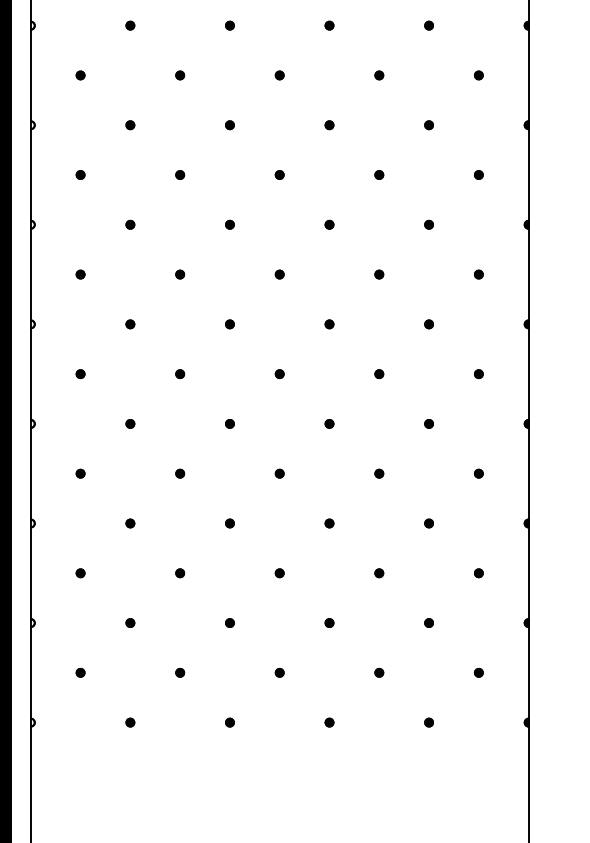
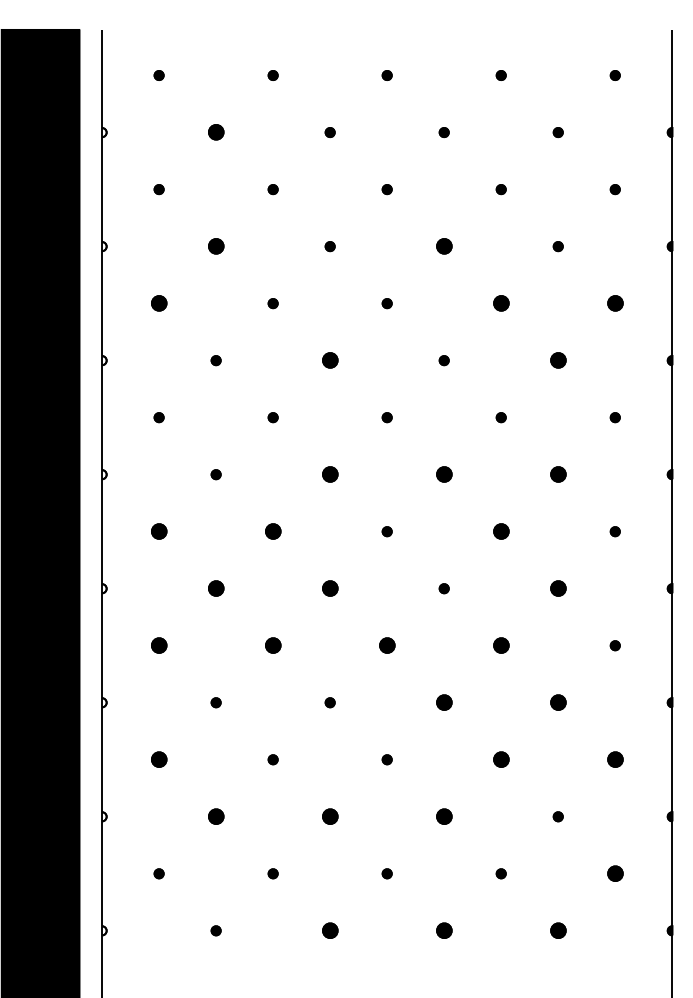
part: (129, 25) -> (215, 132), size x1.6
part: (129, 125) -> (215, 246), size x1.6
part: (328, 125) -> (443, 246), size x1.6
part: (80, 174) -> (158, 303), size x1.6
part: (378, 174) -> (500, 303), size x1.6
part: (478, 174) -> (614, 303), size x1.6
part: (229, 224) -> (329, 360), size x1.6
part: (428, 224) -> (557, 360), size x1.6
part: (229, 324) -> (329, 474), size x1.6
part: (328, 324) -> (443, 474), size x1.6
part: (428, 324) -> (557, 474), size x1.6
part: (80, 373) -> (158, 531), size x1.6
part: (179, 373) -> (272, 531), size x1.6
part: (378, 373) -> (500, 531), size x1.6
part: (129, 423) -> (215, 588), size x1.6
part: (229, 423) -> (329, 588), size x1.6
part: (428, 423) -> (557, 588), size x1.6
part: (80, 473) -> (158, 645), size x1.6
part: (179, 473) -> (272, 645), size x1.6
part: (279, 473) -> (386, 645), size x1.6
part: (378, 473) -> (500, 645), size x1.6
part: (328, 523) -> (443, 702), size x1.6
part: (428, 523) -> (557, 702), size x1.6
part: (80, 573) -> (158, 759), size x1.6
part: (378, 573) -> (500, 759), size x1.6
part: (478, 573) -> (614, 759), size x1.6
part: (129, 622) -> (215, 816), size x1.6
part: (229, 622) -> (329, 816), size x1.6
part: (328, 622) -> (443, 816), size x1.6
part: (478, 672) -> (614, 873), size x1.6
part: (229, 722) -> (329, 930), size x1.6
part: (328, 722) -> (443, 930), size x1.6
part: (428, 722) -> (557, 930), size x1.6

